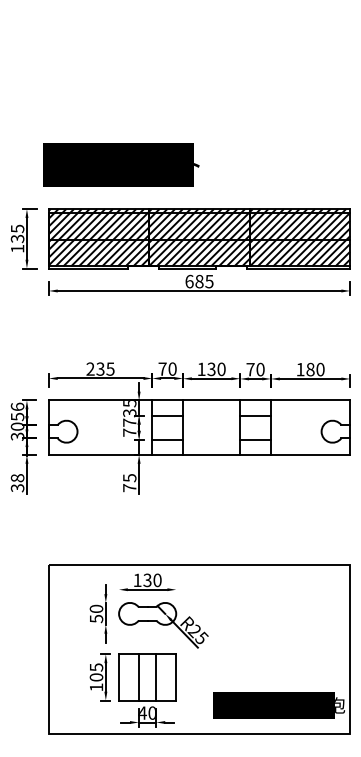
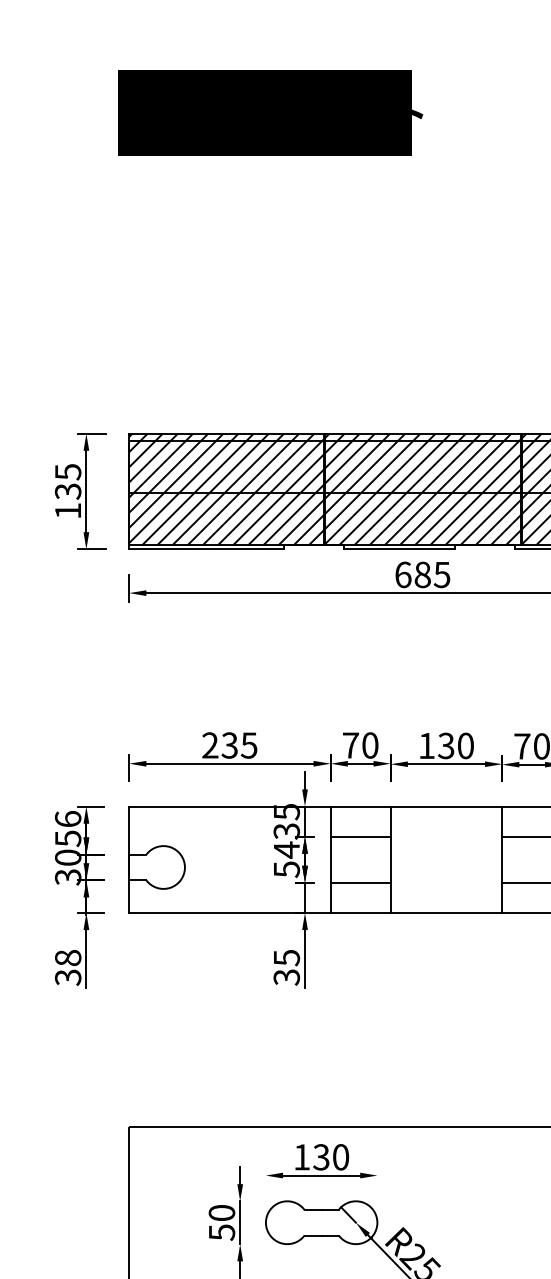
text: (121, 164) -> (270, 112), moved
text: (129, 427) -> (286, 859), 77 -> 54
text: (129, 488) -> (286, 978), 75 -> 35

